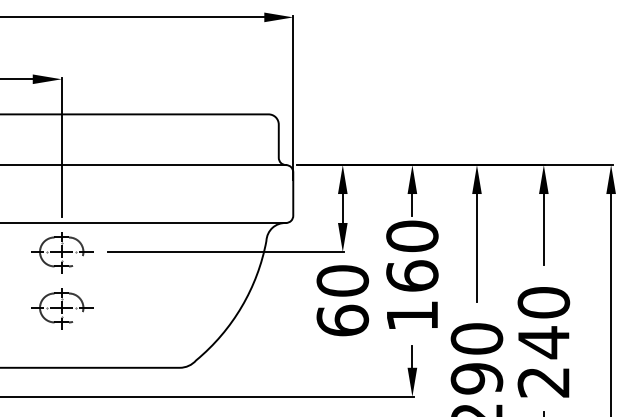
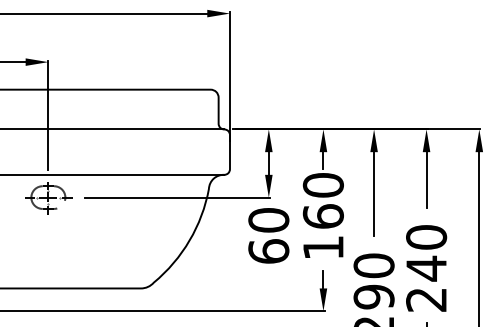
part: (62, 308) -> (48, 241), removed

